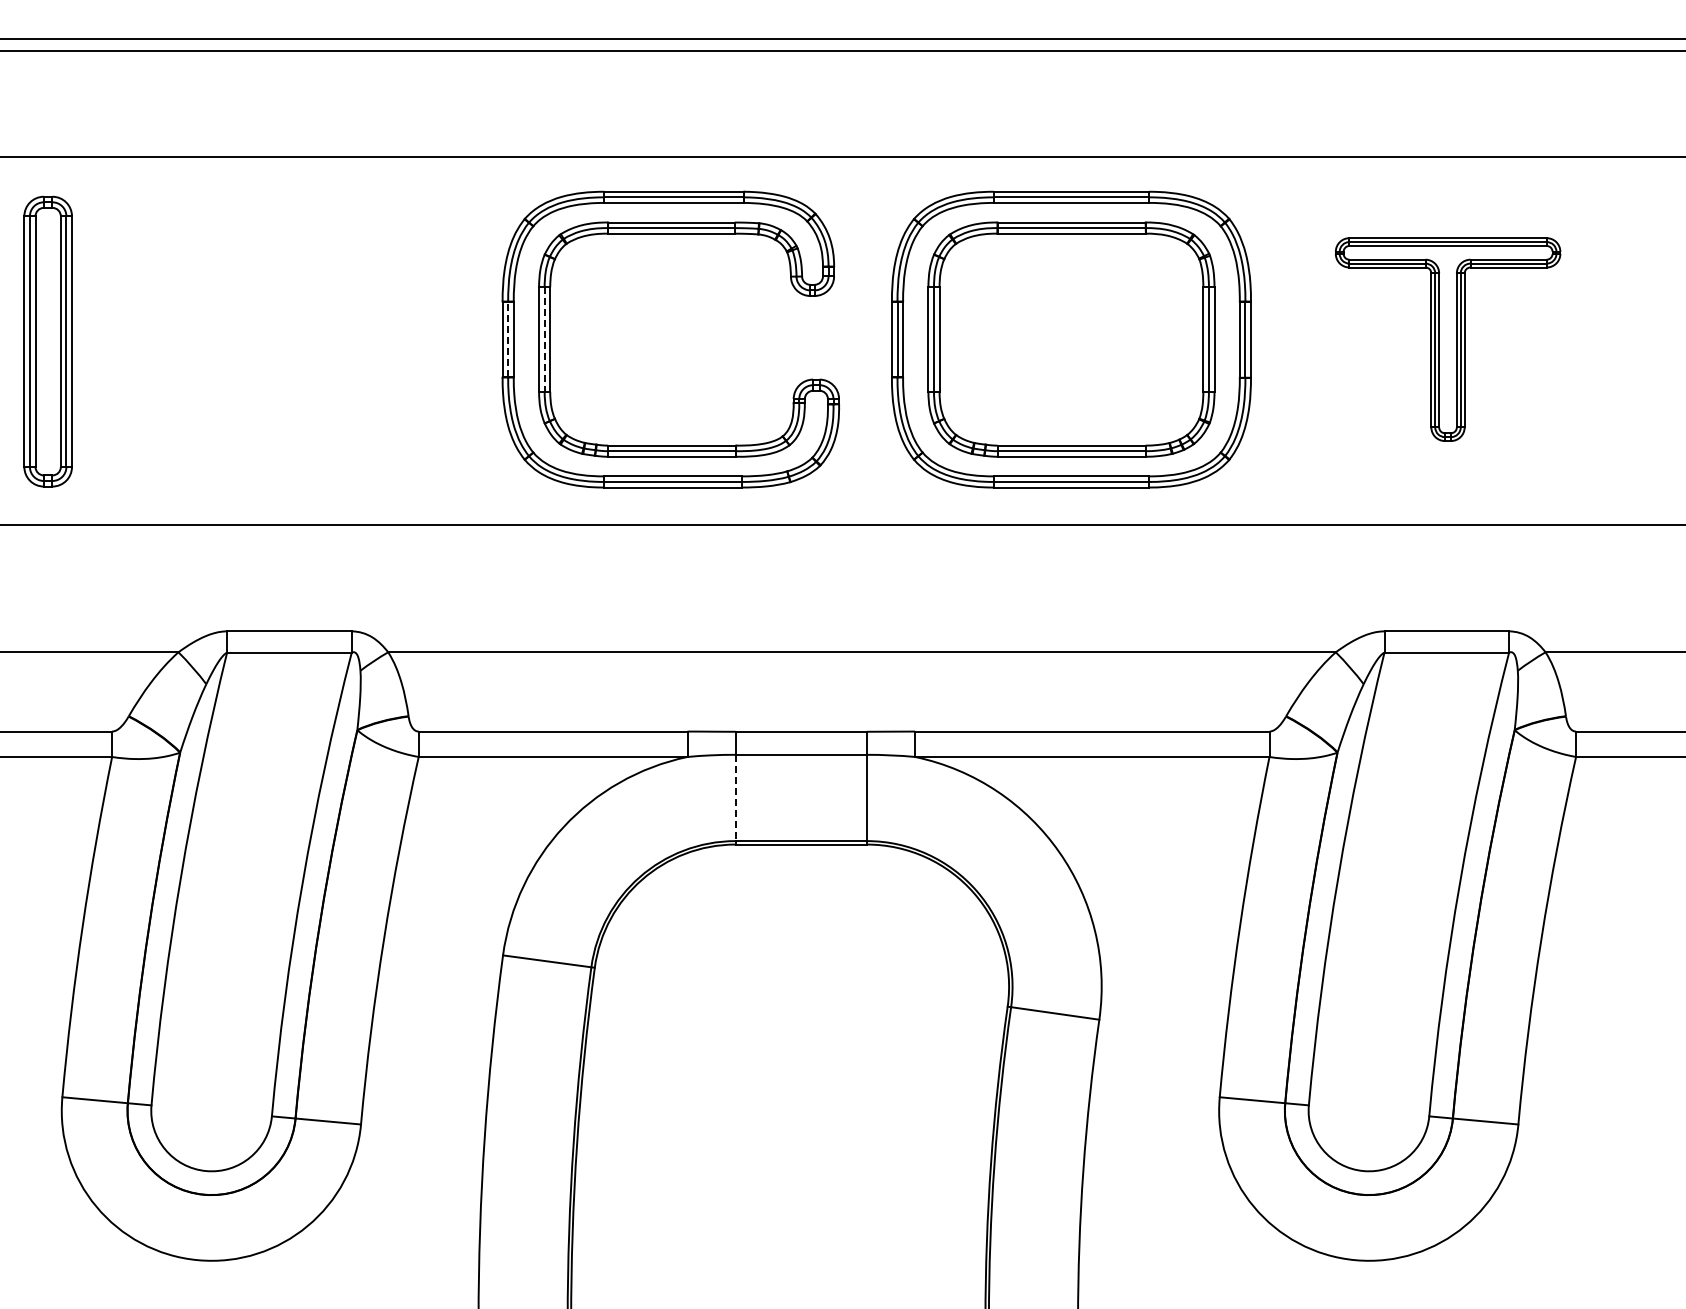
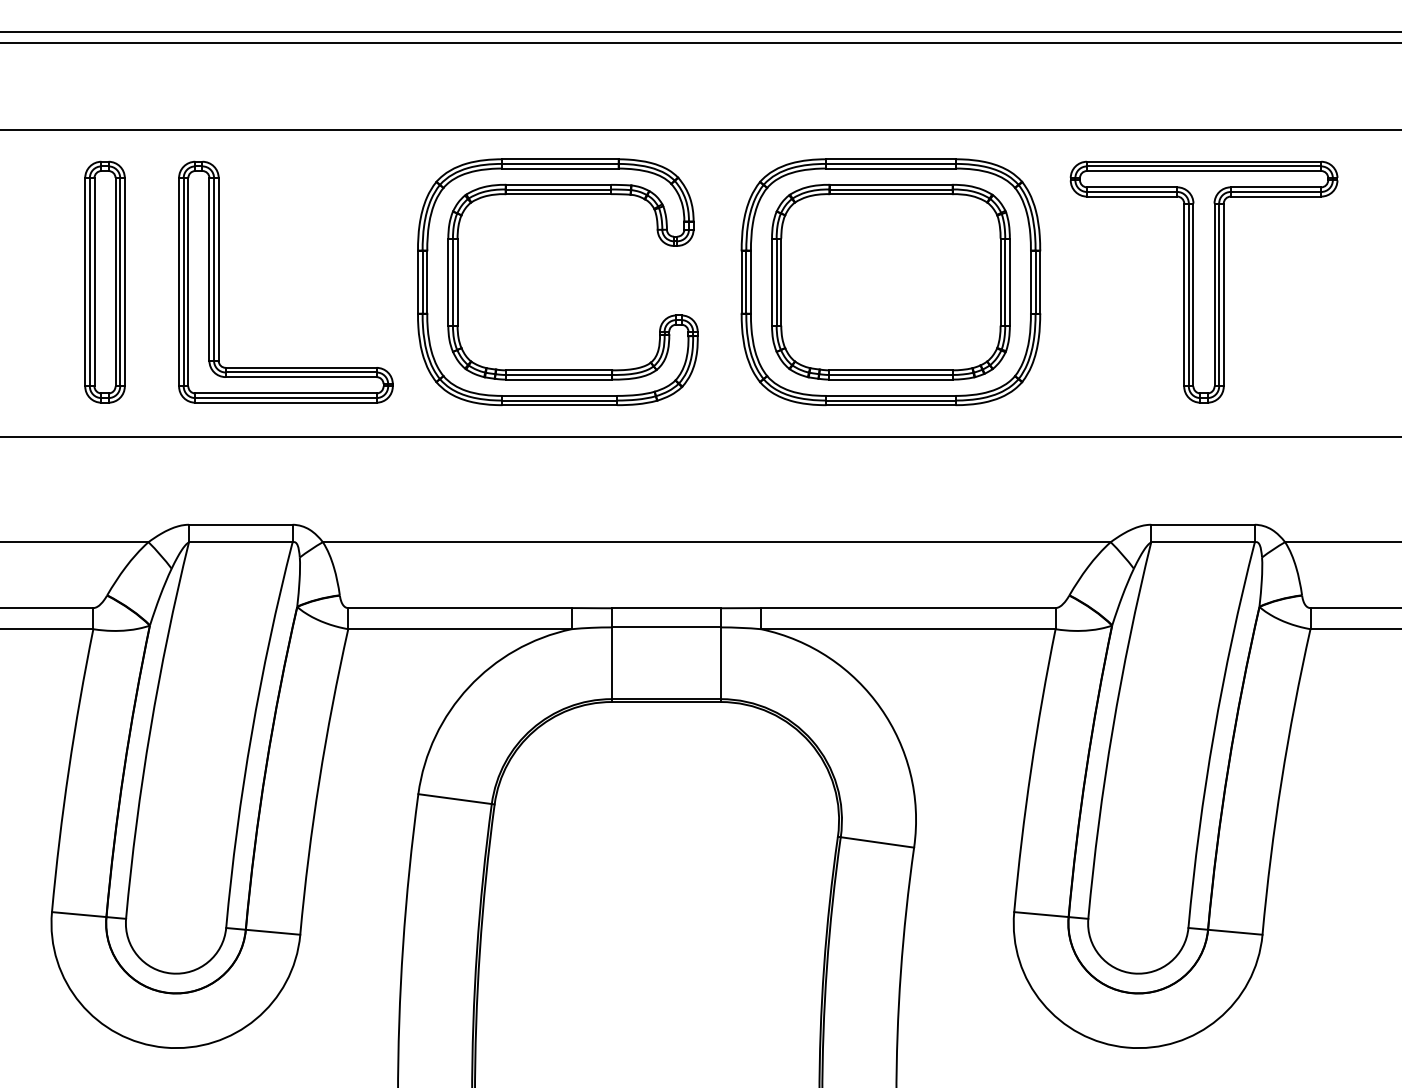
part: (263, 339) -> (219, 282), added
line: (508, 339) -> (422, 282), dashed -> solid
part: (1447, 339) -> (1203, 282), size x1.43
line: (544, 340) -> (452, 282), dashed -> solid
part: (47, 341) -> (104, 282), moved
line: (735, 798) -> (611, 663), dashed -> solid

